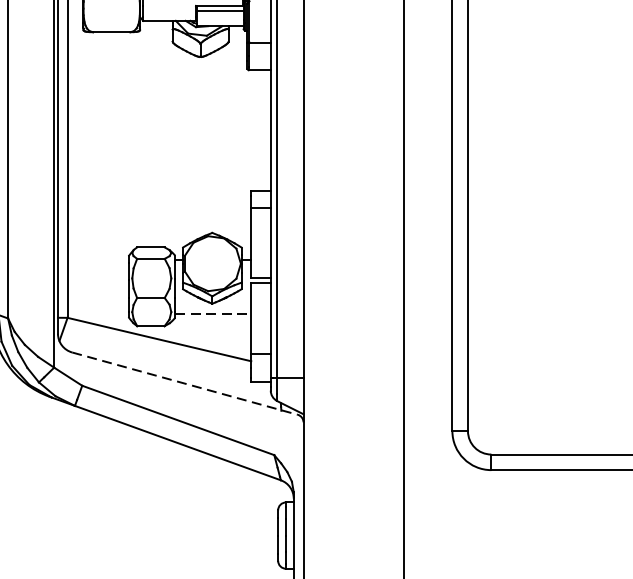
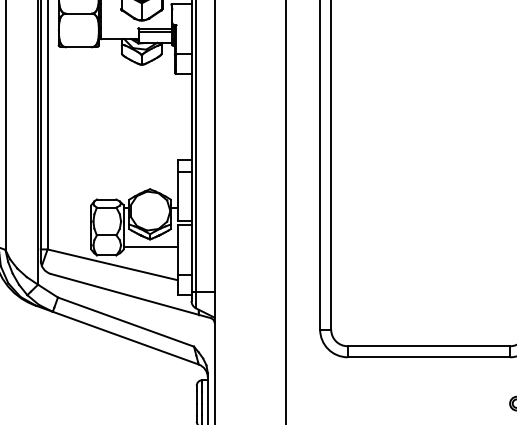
line: (212, 313) -> (150, 246), dashed -> solid
line: (184, 384) -> (130, 296), dashed -> solid

